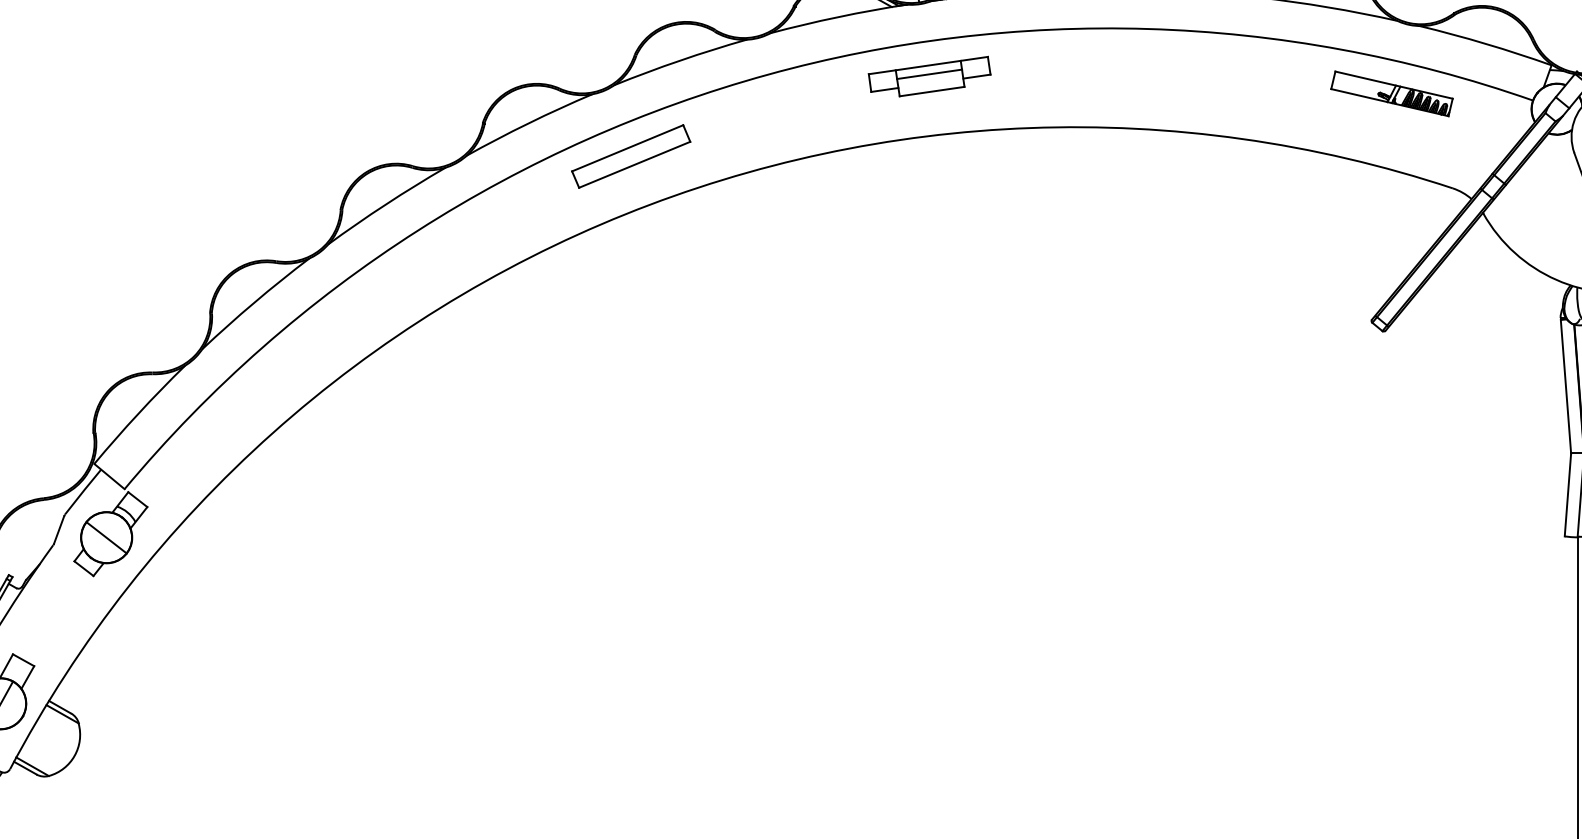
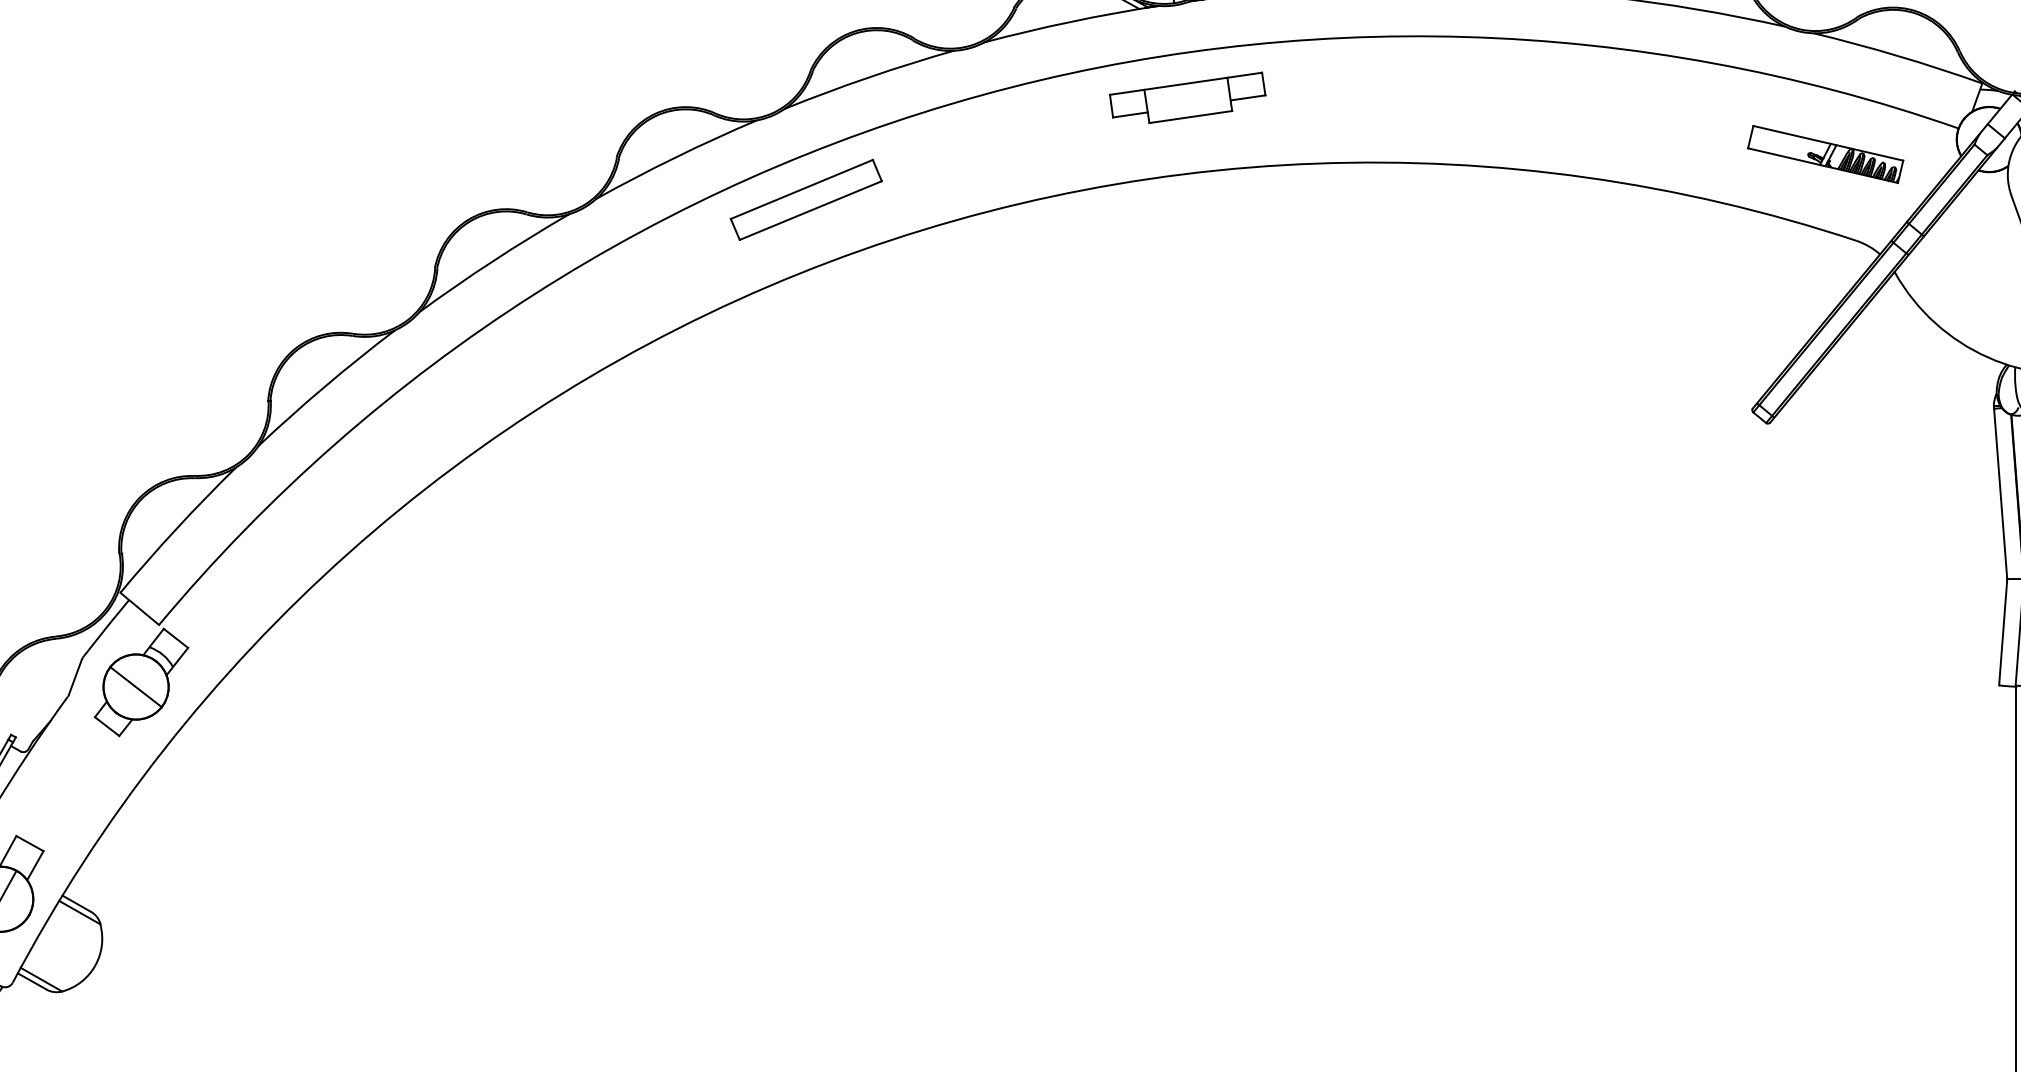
line: (929, 74) -> (1187, 95), removed
part: (1391, 93) -> (1825, 153), moved

